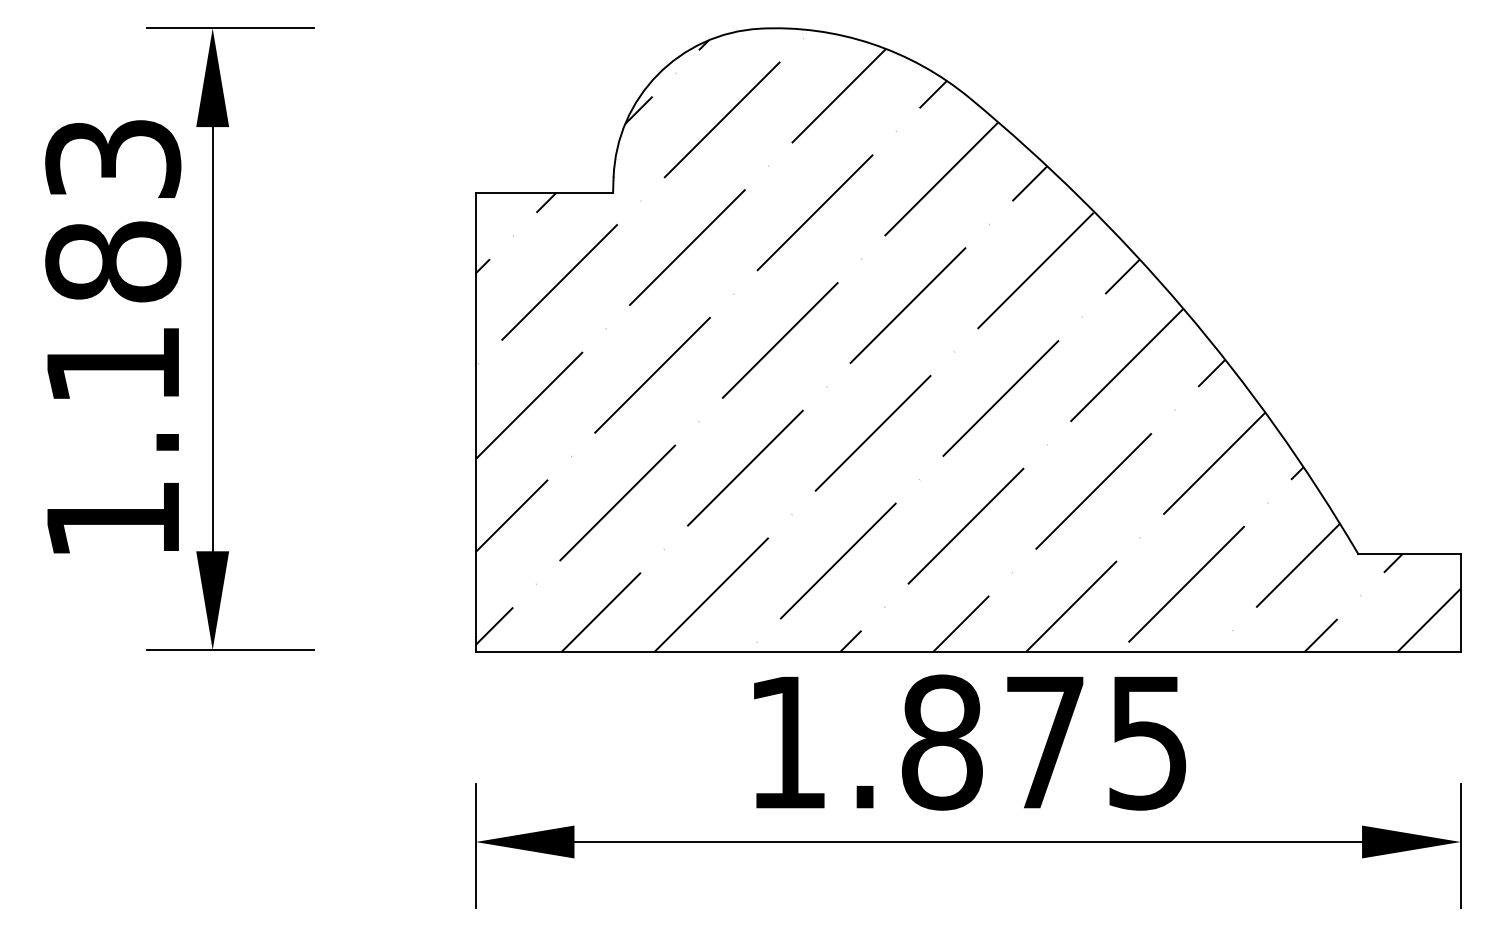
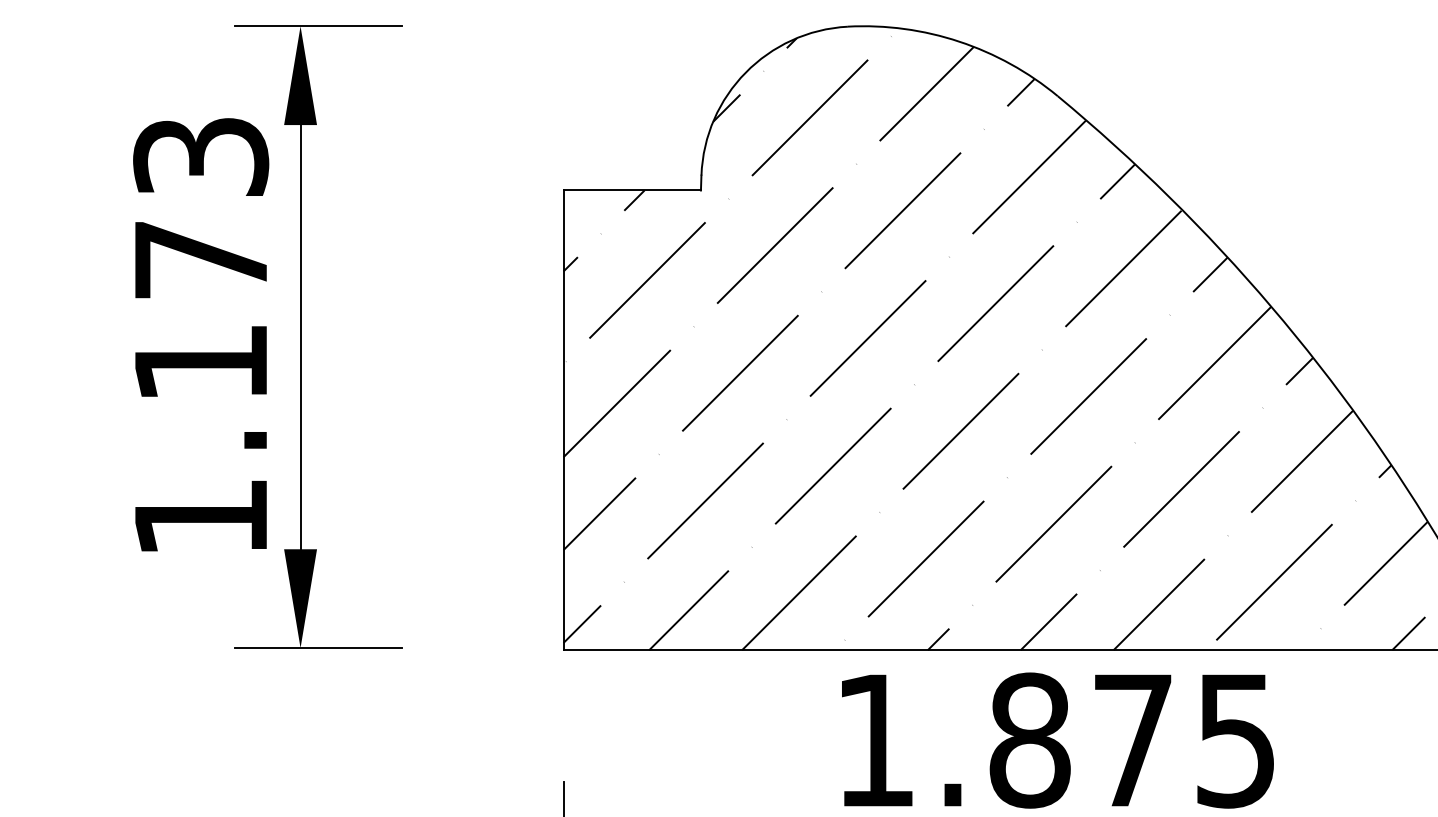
text: (113, 261) -> (201, 259), 1.183 -> 1.173

